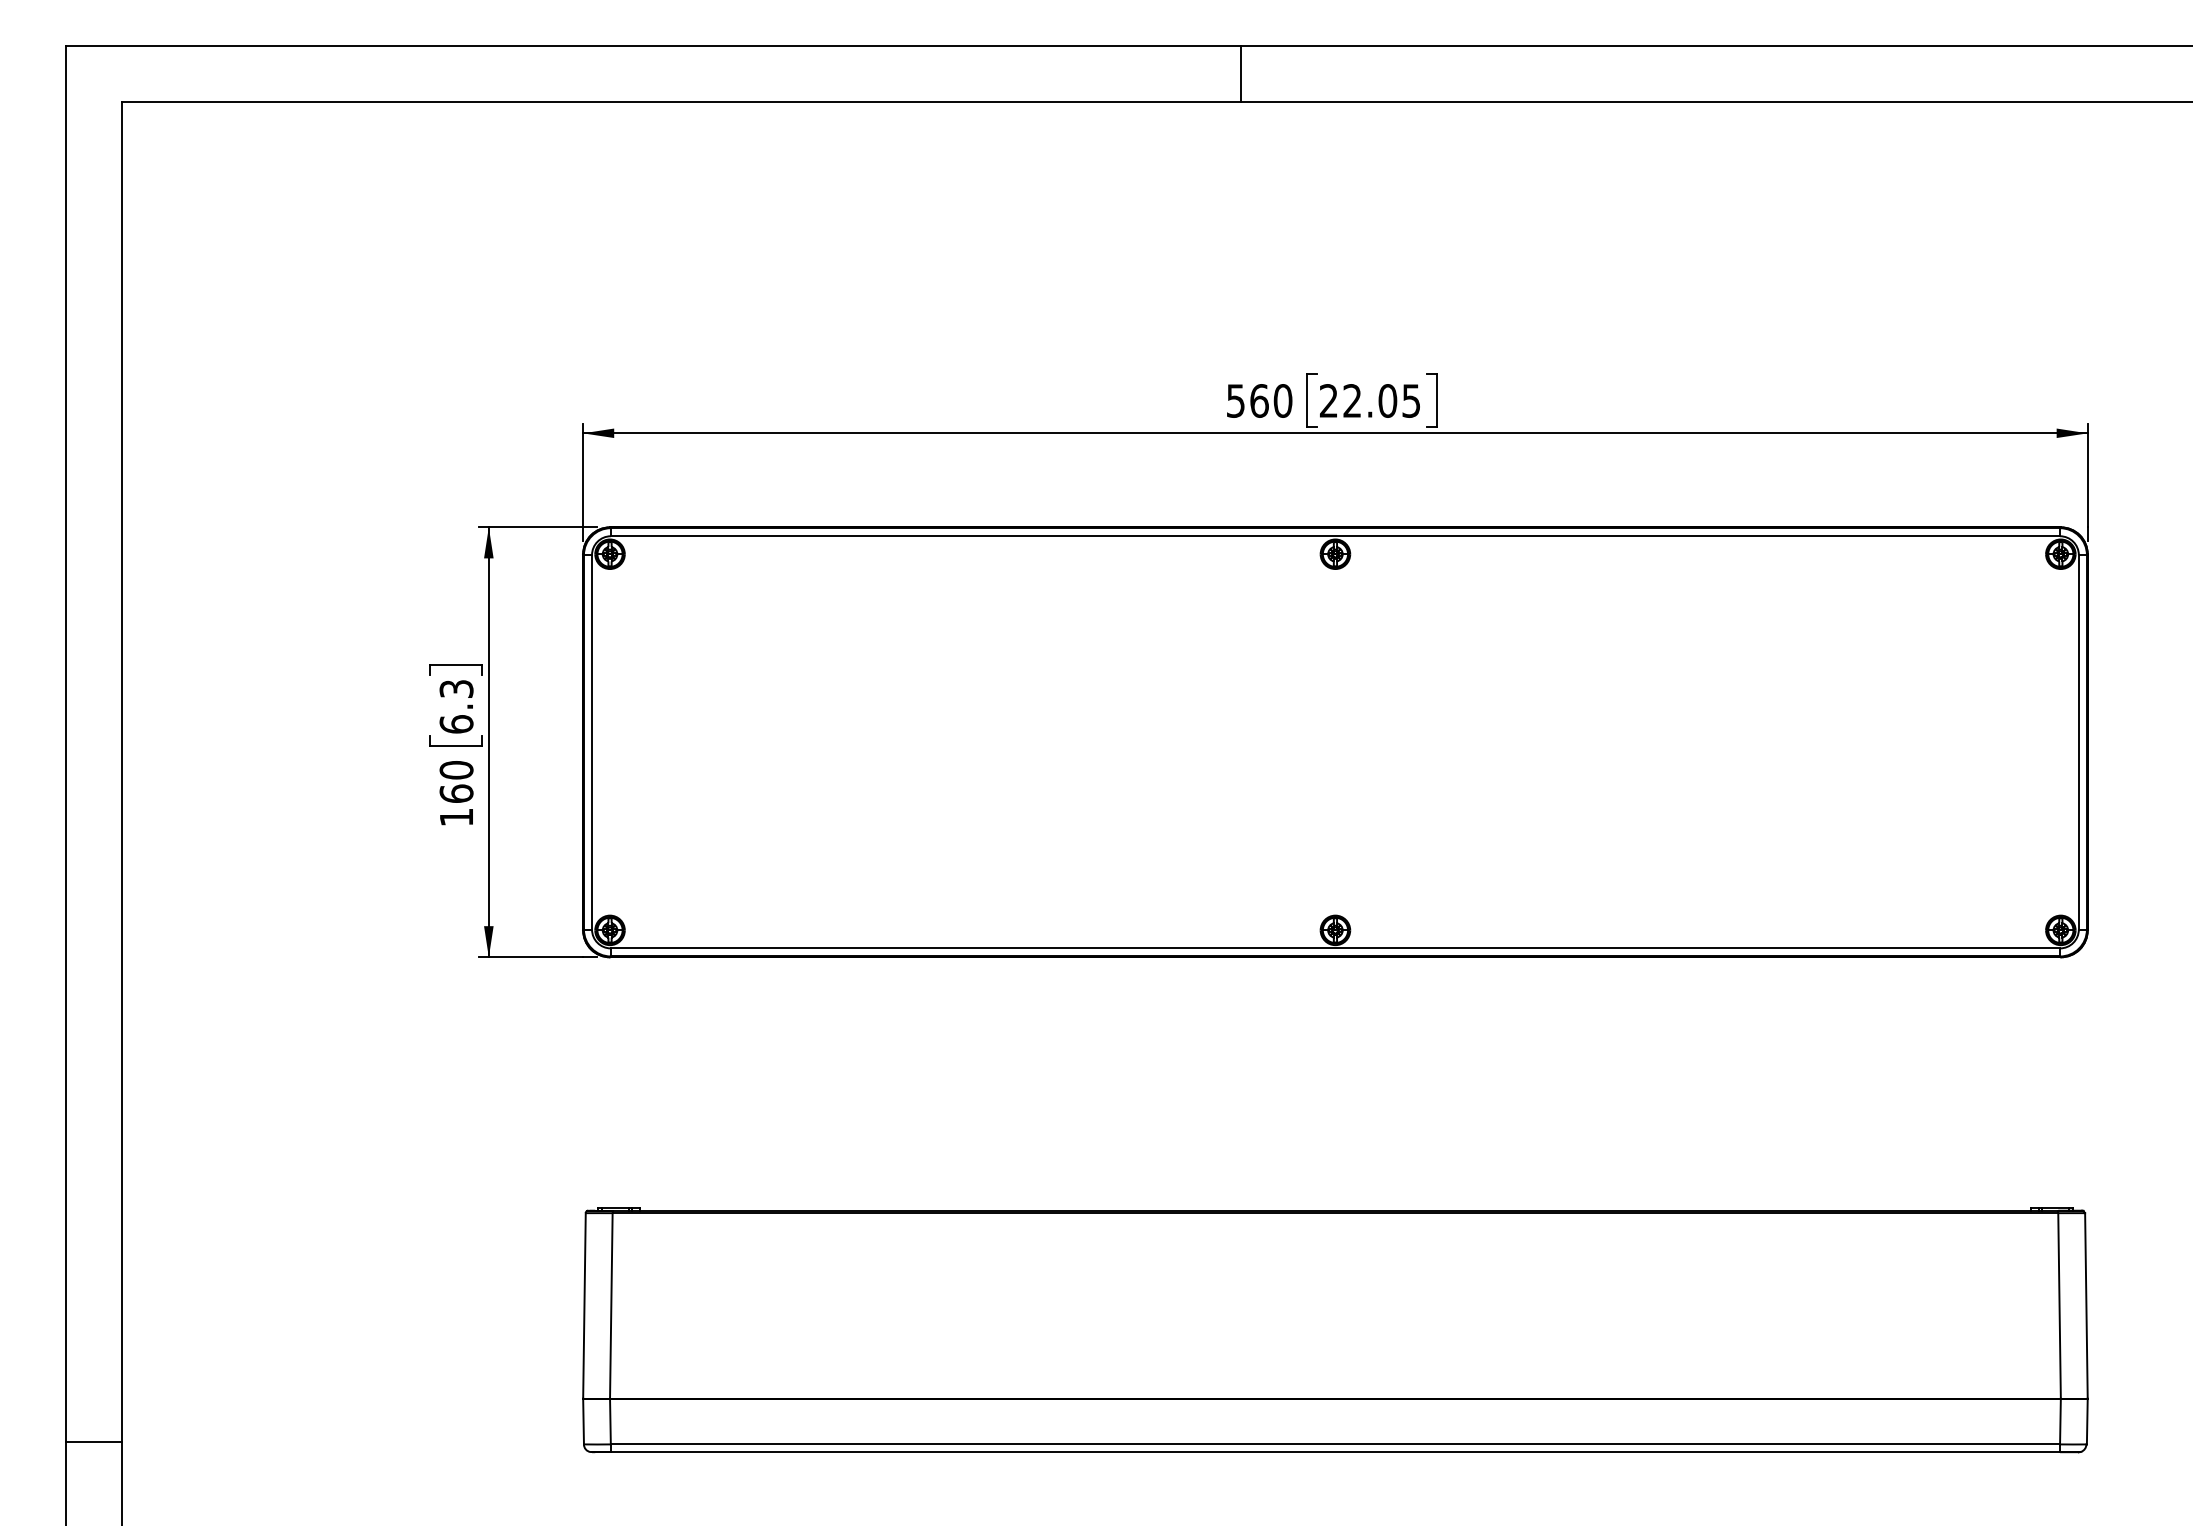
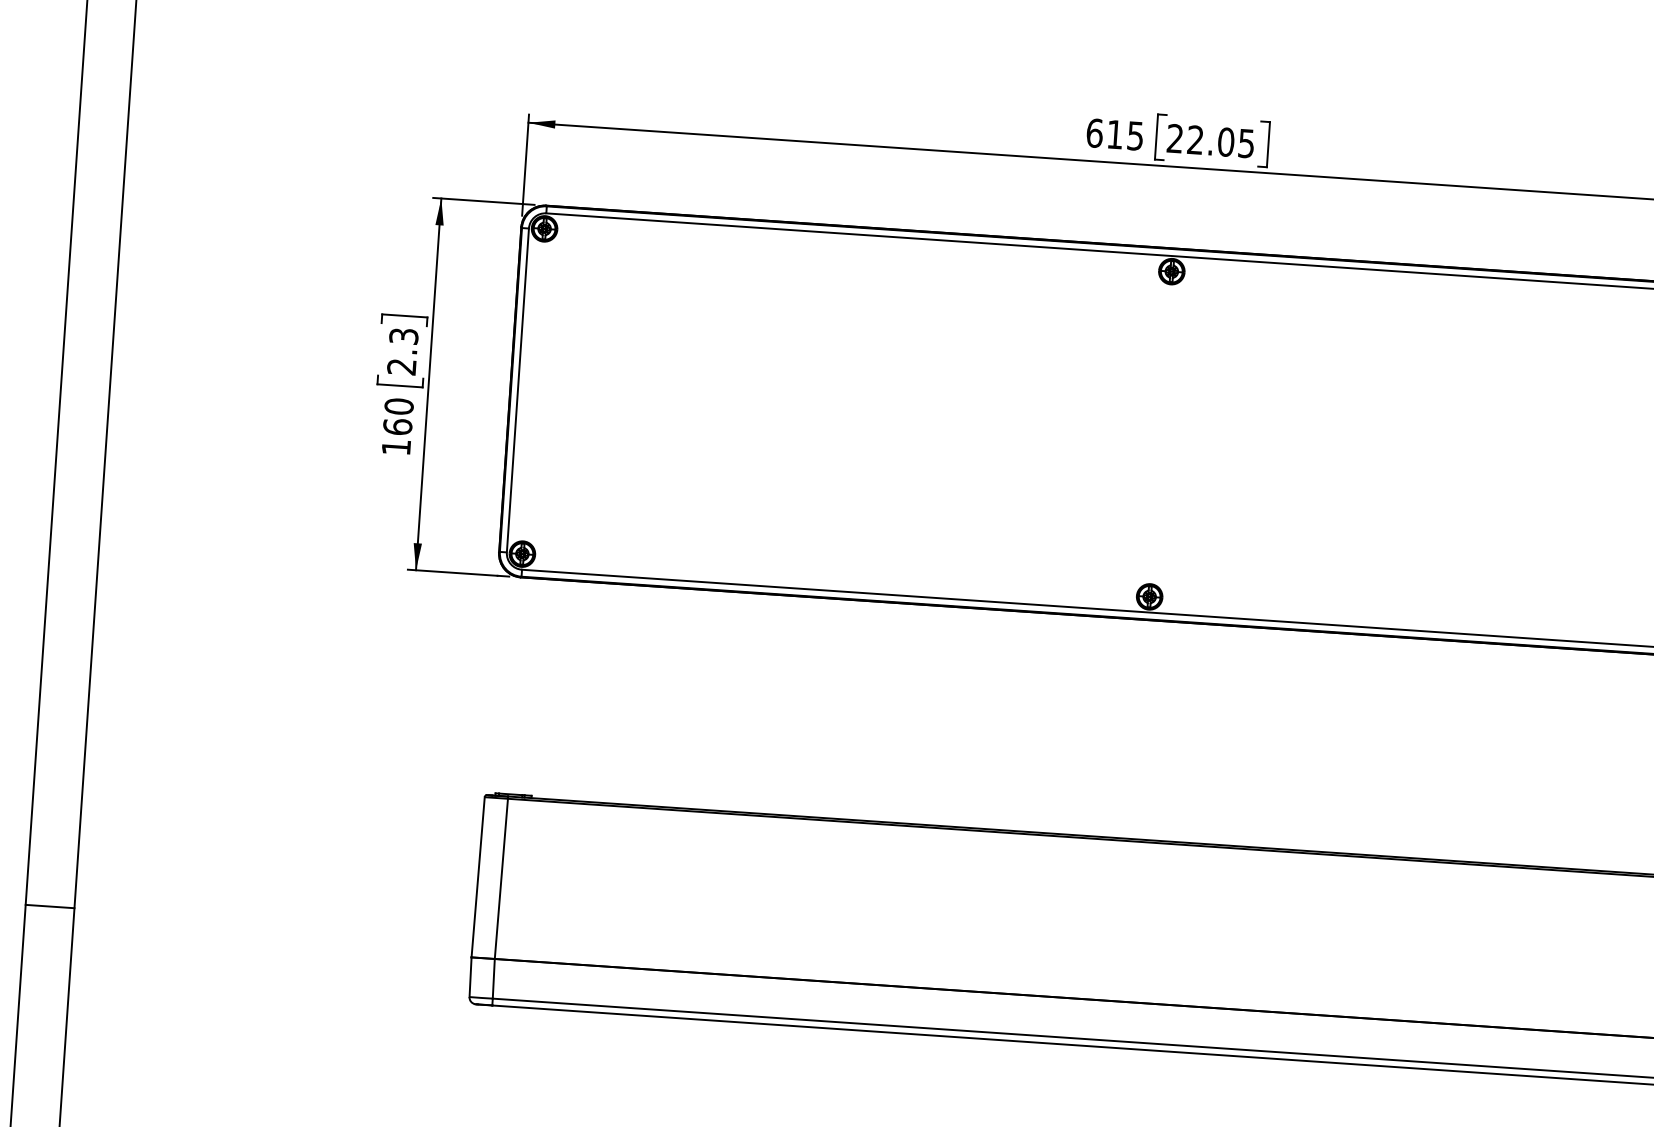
text: (1259, 400) -> (1115, 134), 560 -> 615
text: (456, 724) -> (401, 367), 6.3 -> 2.3
line: (93, 1442) -> (49, 906), moved

